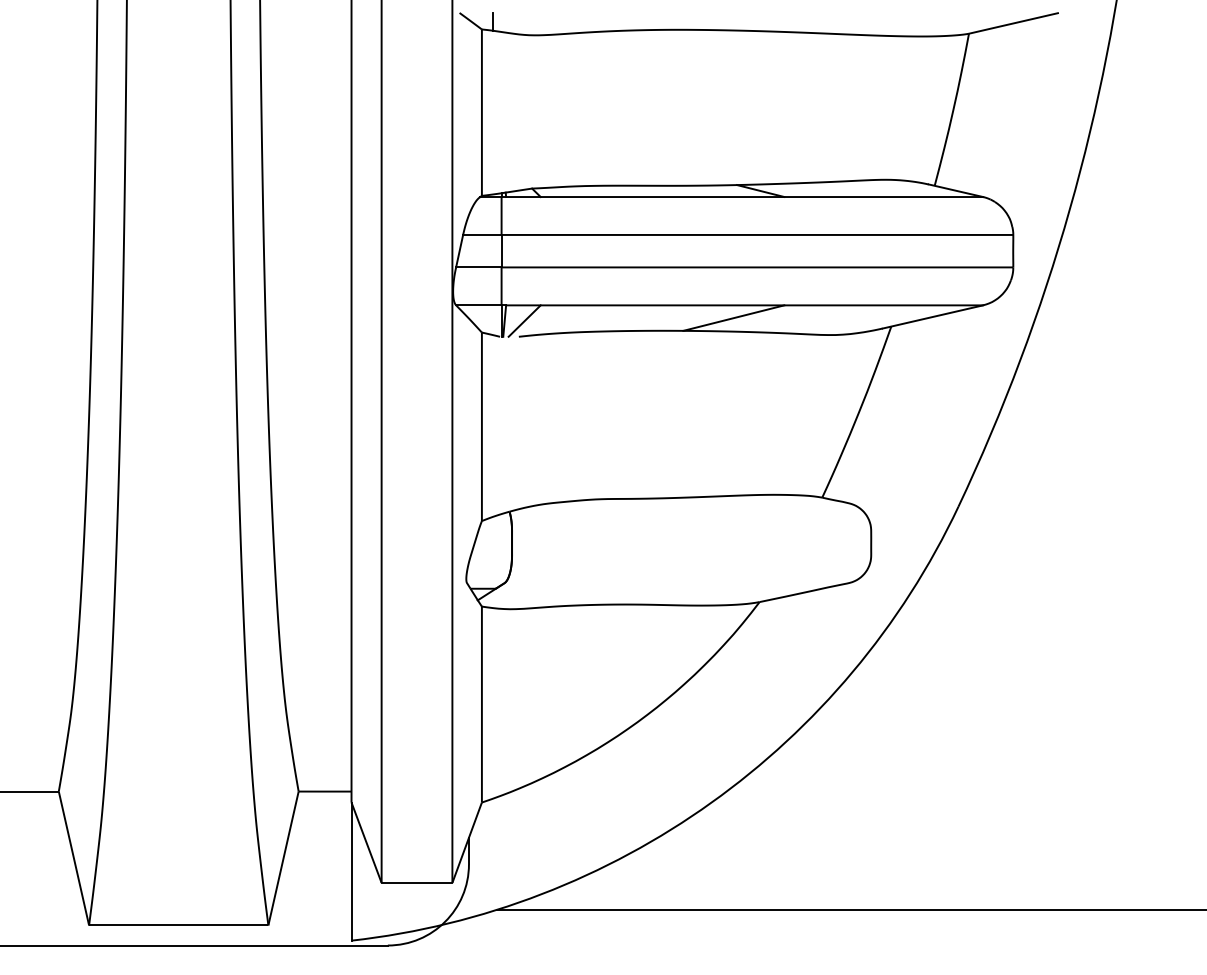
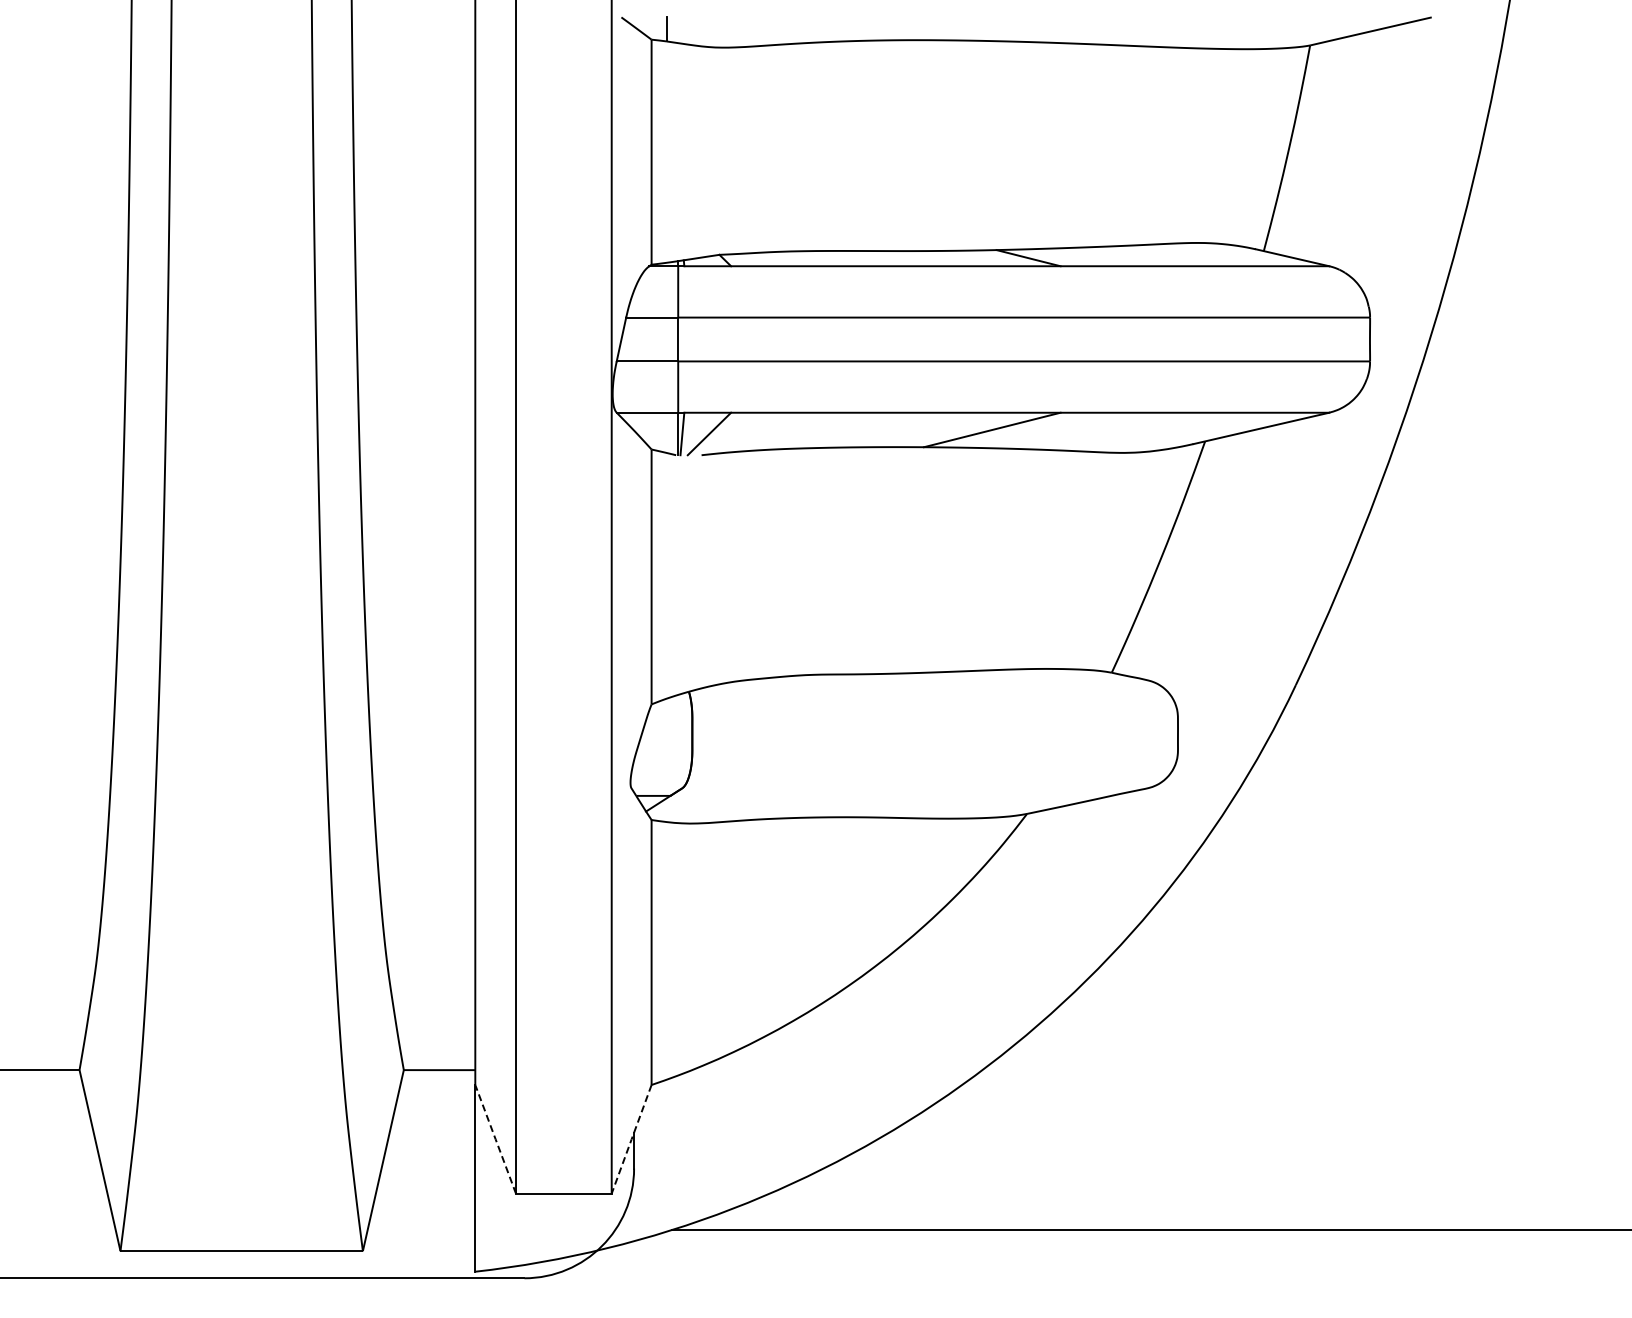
line: (467, 842) -> (631, 1139), solid -> dashed
line: (366, 843) -> (495, 1140), solid -> dashed

